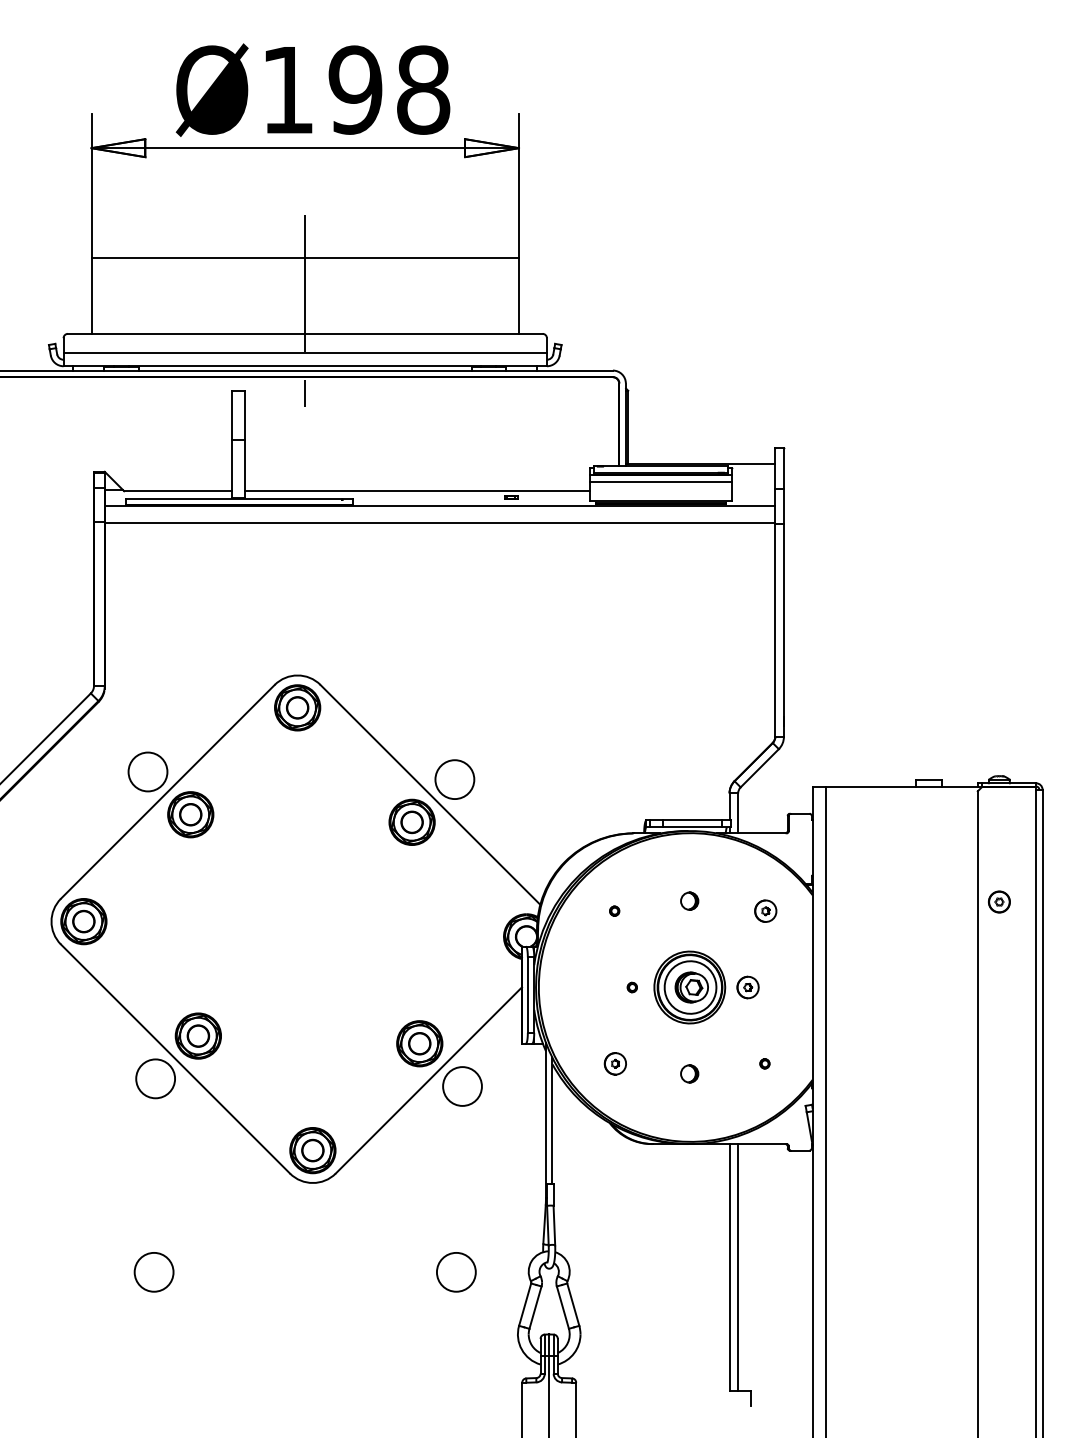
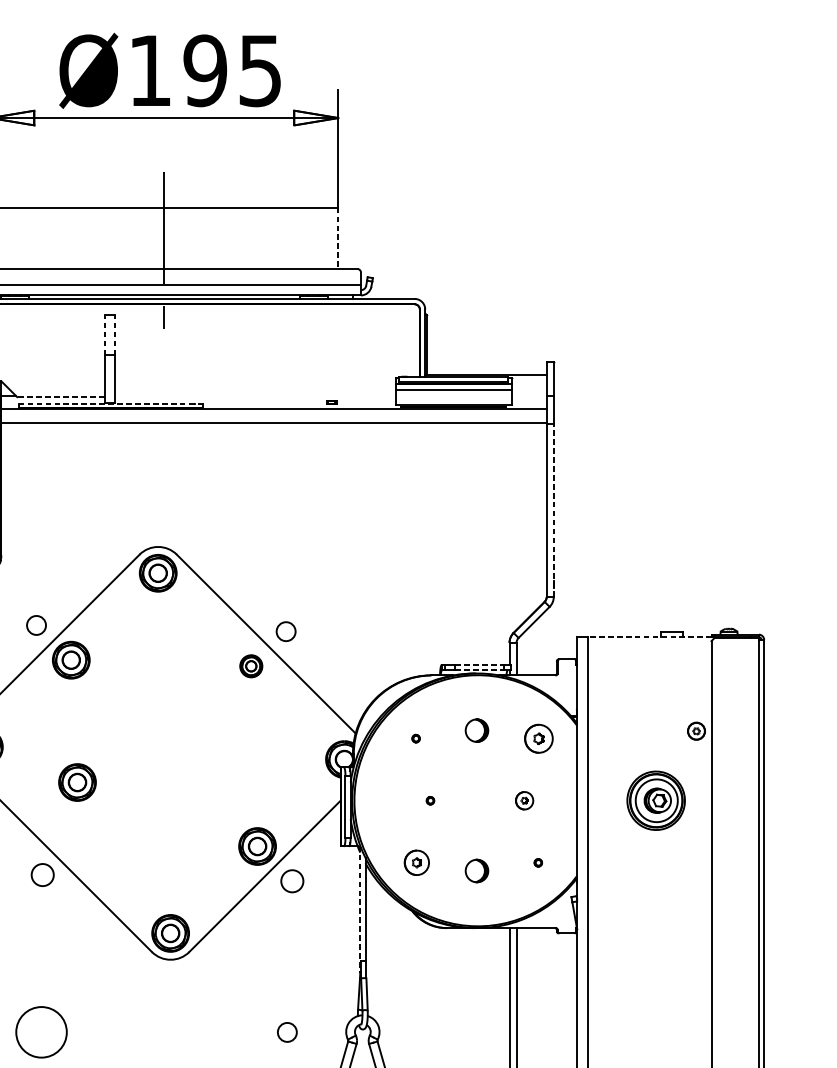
text: (423, 89) -> (260, 70), Ø198 -> Ø195
line: (519, 296) -> (338, 238), solid -> dashed
line: (231, 415) -> (104, 335), solid -> dashed
line: (244, 415) -> (115, 335), solid -> dashed
line: (177, 491) -> (60, 397), solid -> dashed
line: (416, 491) -> (254, 397), removed
line: (239, 499) -> (110, 403), solid -> dashed
line: (783, 629) -> (553, 509), solid -> dashed
circle: (147, 771) -> (36, 625), size x0.6
circle: (454, 779) -> (285, 631), size x0.6
line: (901, 786) -> (649, 637), solid -> dashed
line: (692, 820) -> (479, 664), solid -> dashed
part: (411, 821) -> (250, 665), size x0.6
line: (692, 826) -> (479, 669), solid -> dashed
part: (689, 900) -> (476, 729), size x1.6
part: (999, 901) -> (696, 730), moved
part: (765, 910) -> (538, 738), size x1.6
part: (689, 987) -> (655, 800), moved
part: (197, 1035) -> (76, 782), moved
part: (614, 1063) -> (415, 862), size x1.4
part: (689, 1073) -> (476, 870), size x1.6
circle: (155, 1078) -> (42, 874), size x0.7
circle: (462, 1086) -> (292, 881), size x0.7
line: (545, 1120) -> (359, 908), solid -> dashed
circle: (455, 1271) -> (286, 1031), size x0.6
circle: (153, 1272) -> (40, 1032), size x1.6

